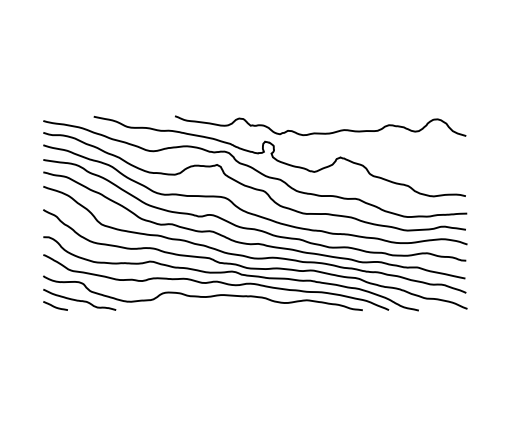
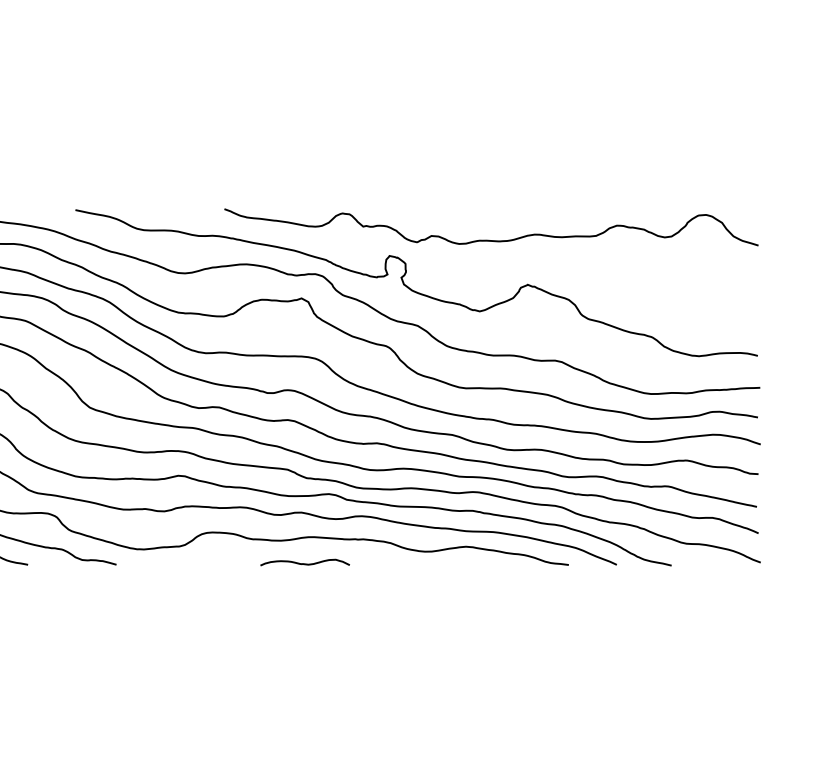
curve: (218, 308) -> (304, 561), added

